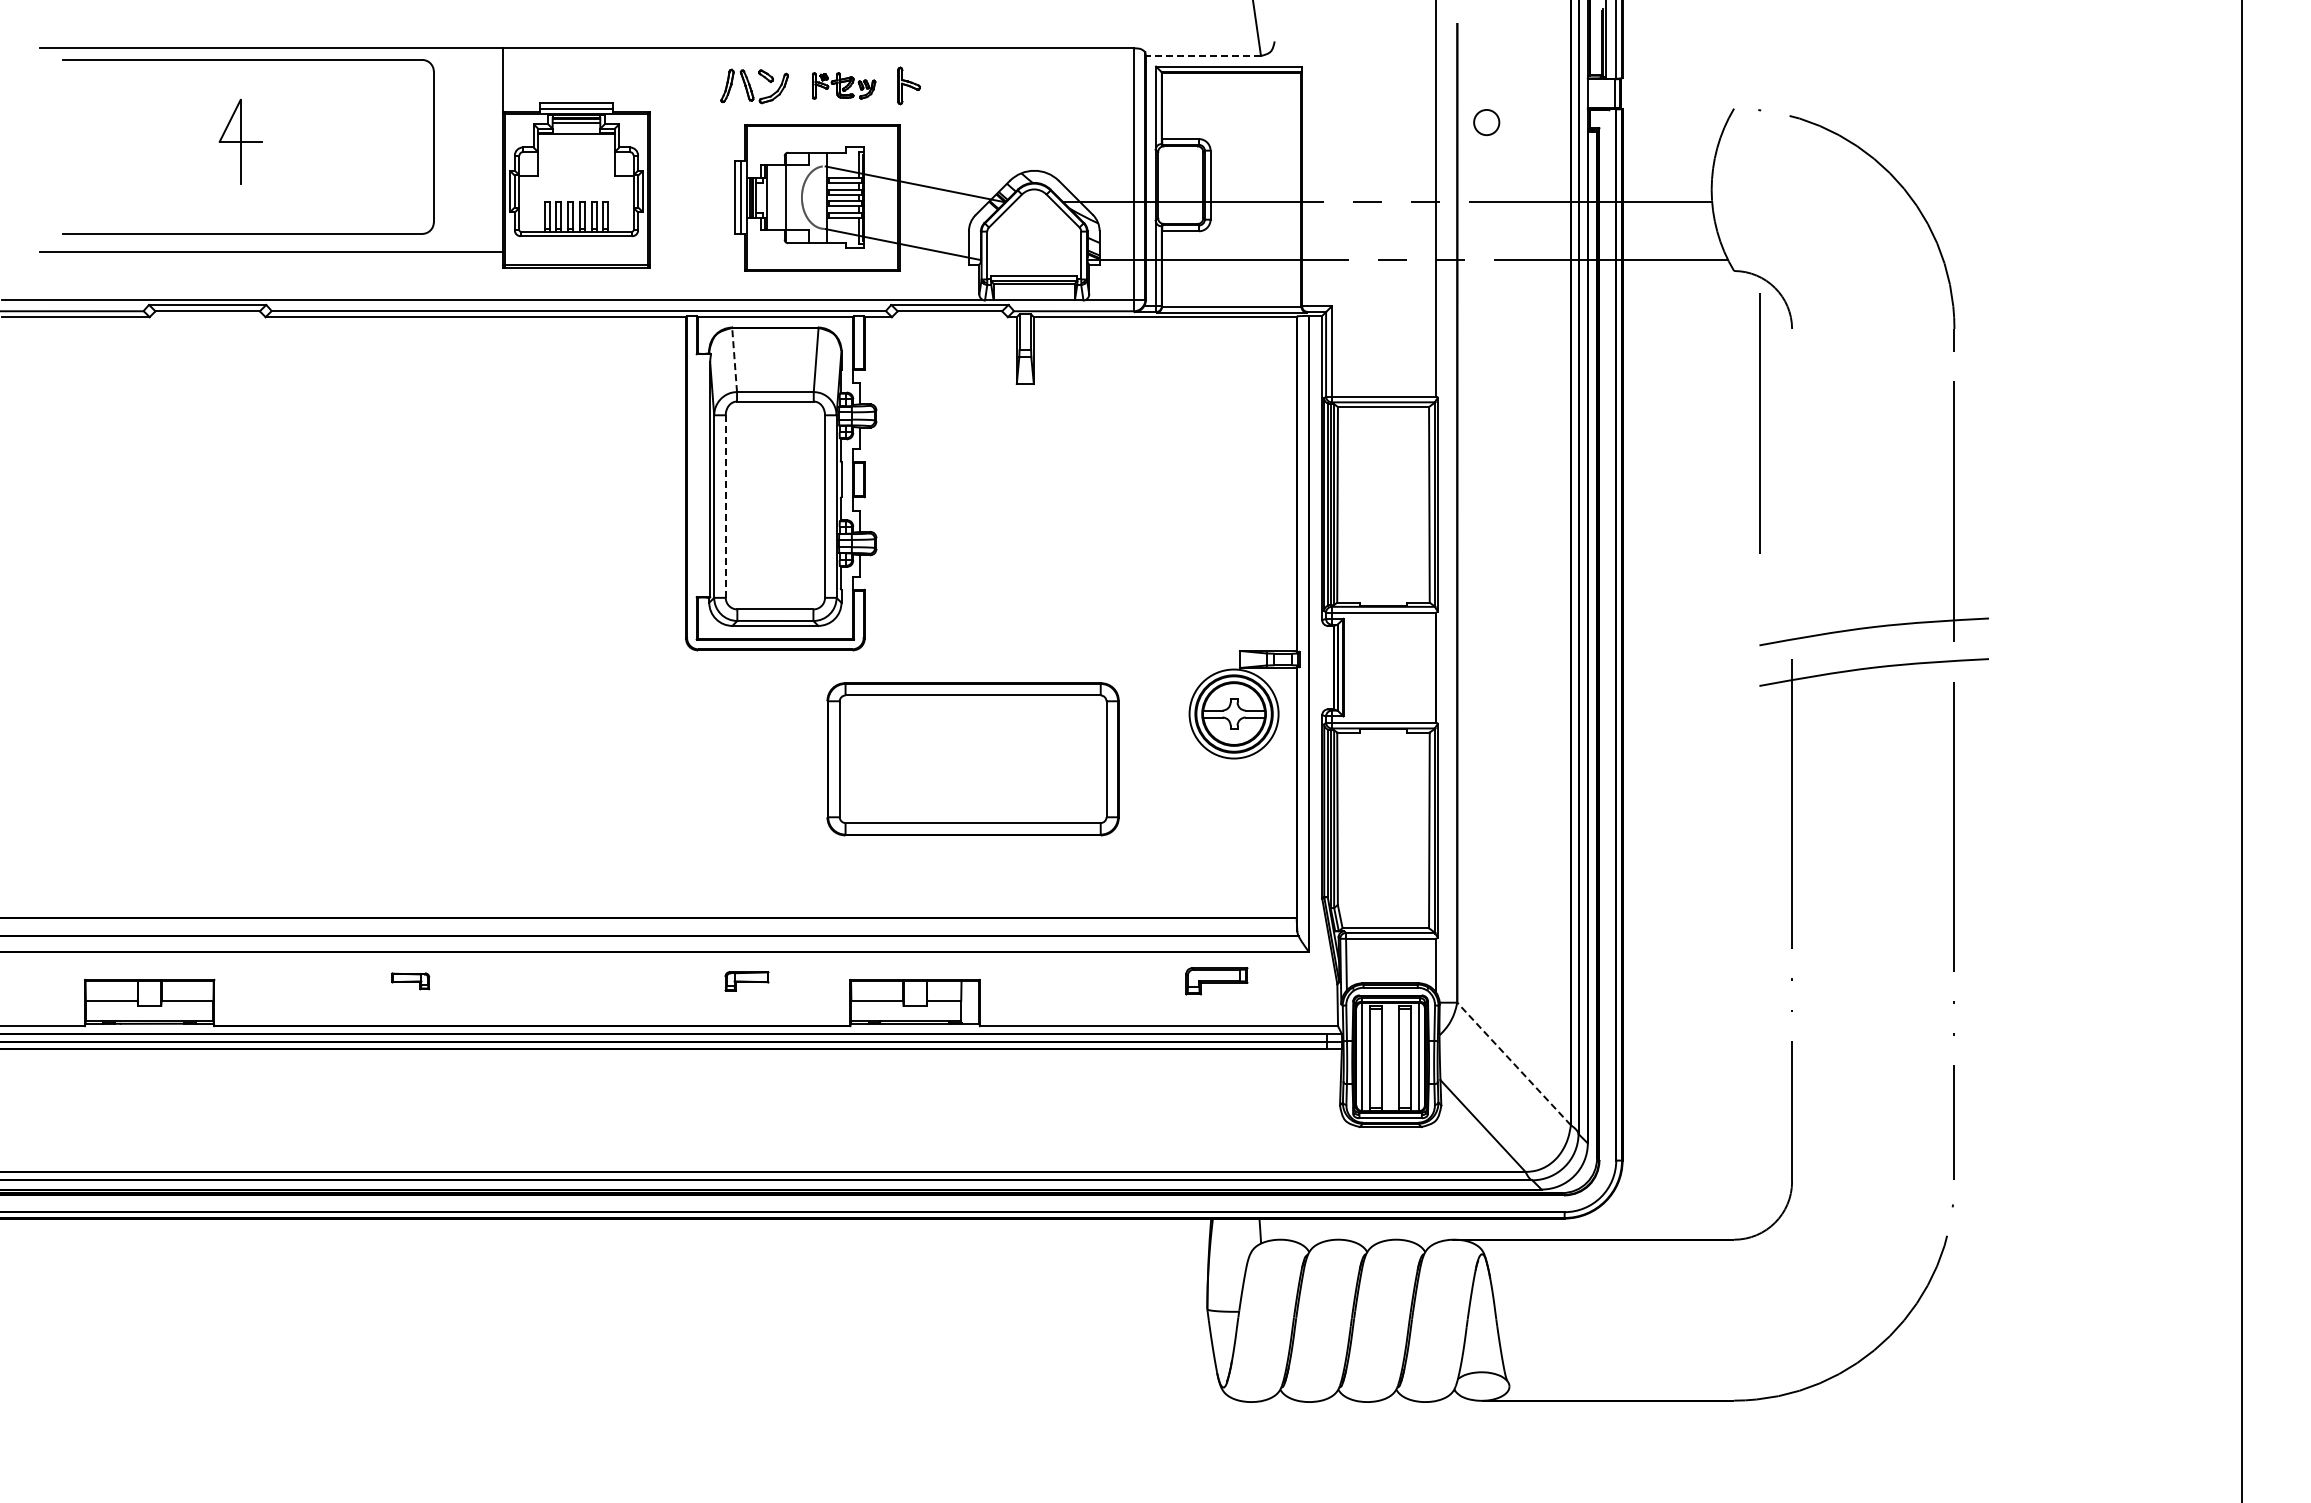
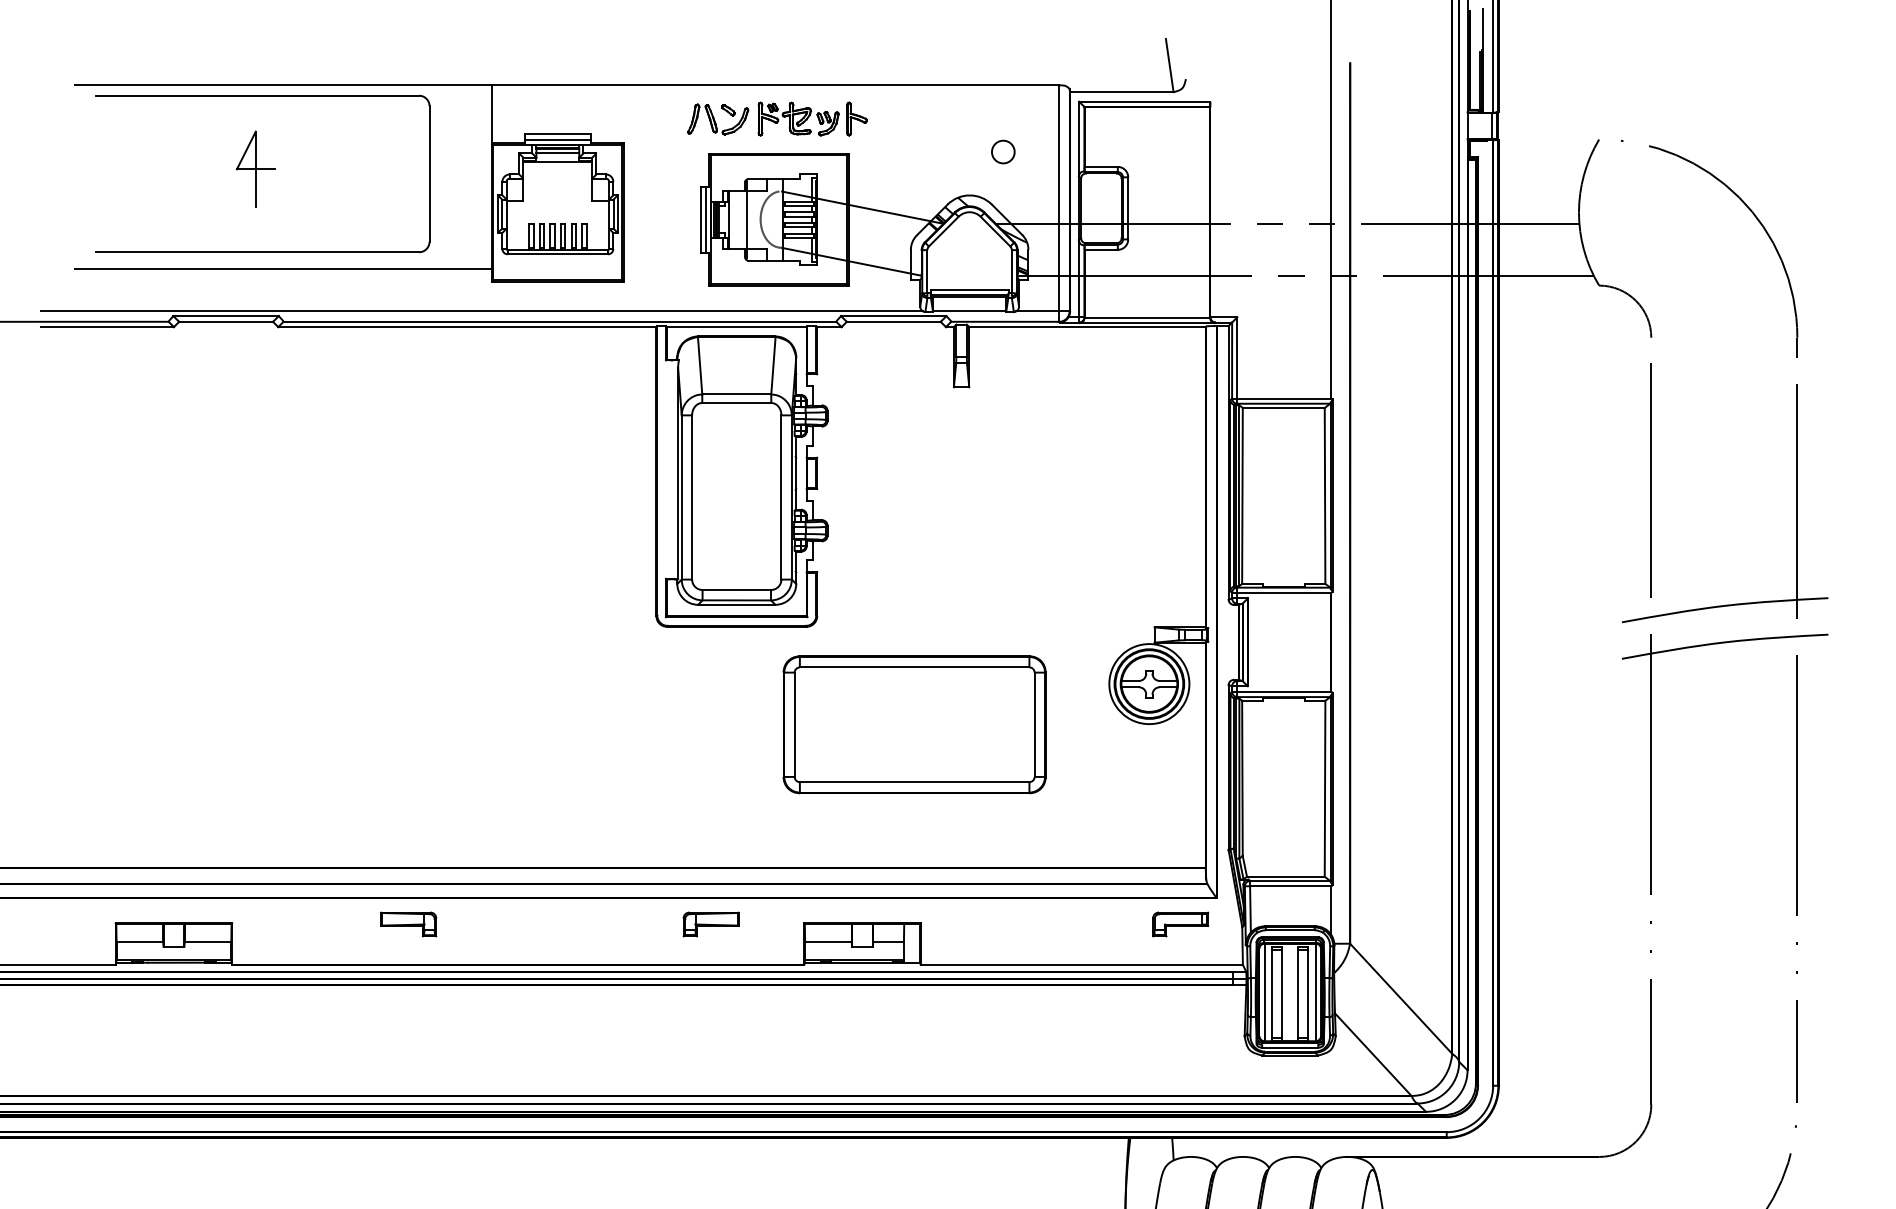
line: (1203, 55) -> (1121, 91), dashed -> solid
part: (843, 85) -> (798, 118), size x1.43
circle: (1486, 122) -> (1003, 152), moved
line: (734, 359) -> (699, 365), dashed -> solid
line: (1759, 423) -> (1650, 480), moved
line: (725, 506) -> (691, 497), dashed -> solid
part: (410, 981) -> (408, 924), size x1.67
part: (746, 981) -> (710, 924), size x1.43
part: (1216, 981) -> (1180, 924), moved
line: (1514, 1063) -> (1401, 998), dashed -> solid

